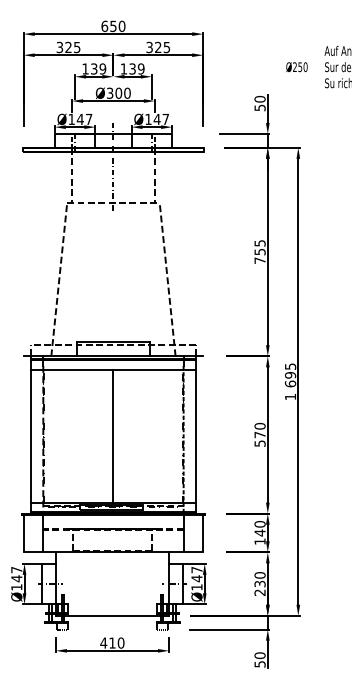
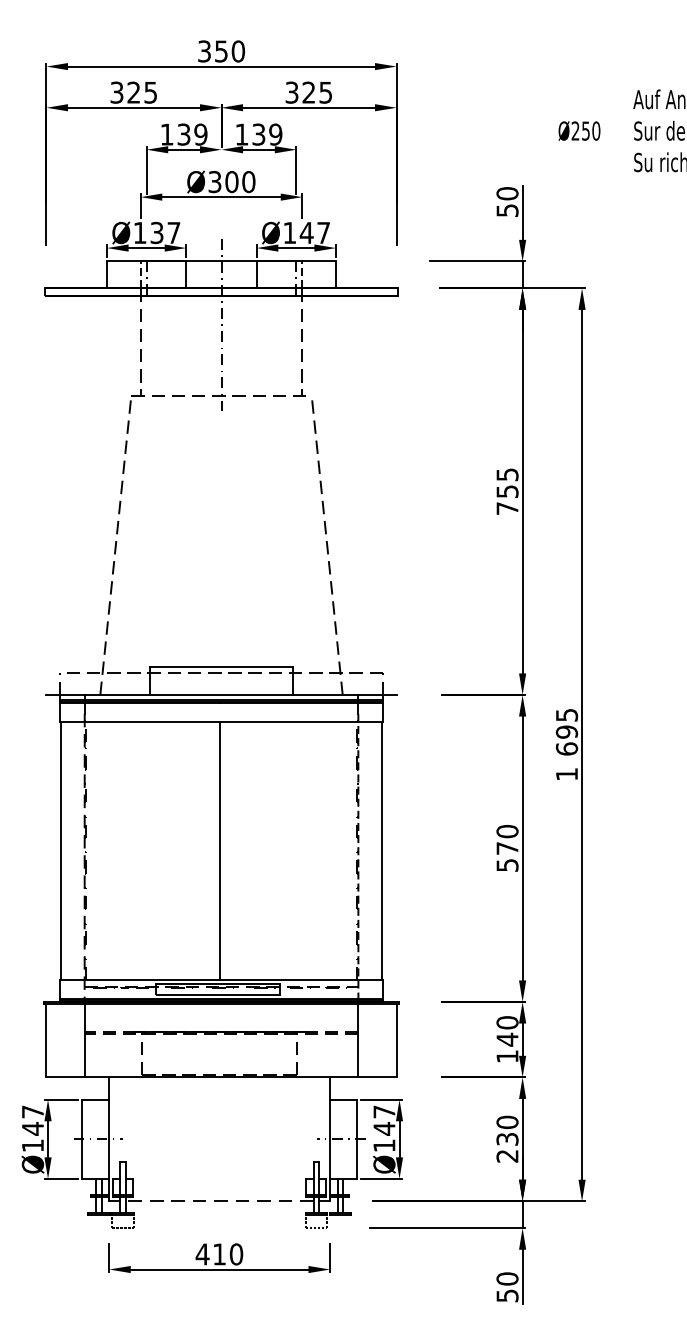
text: (104, 25) -> (204, 49), 650 -> 350
text: (79, 119) -> (155, 233), Ø147 -> Ø137
line: (112, 615) -> (219, 1200), solid -> dashed

